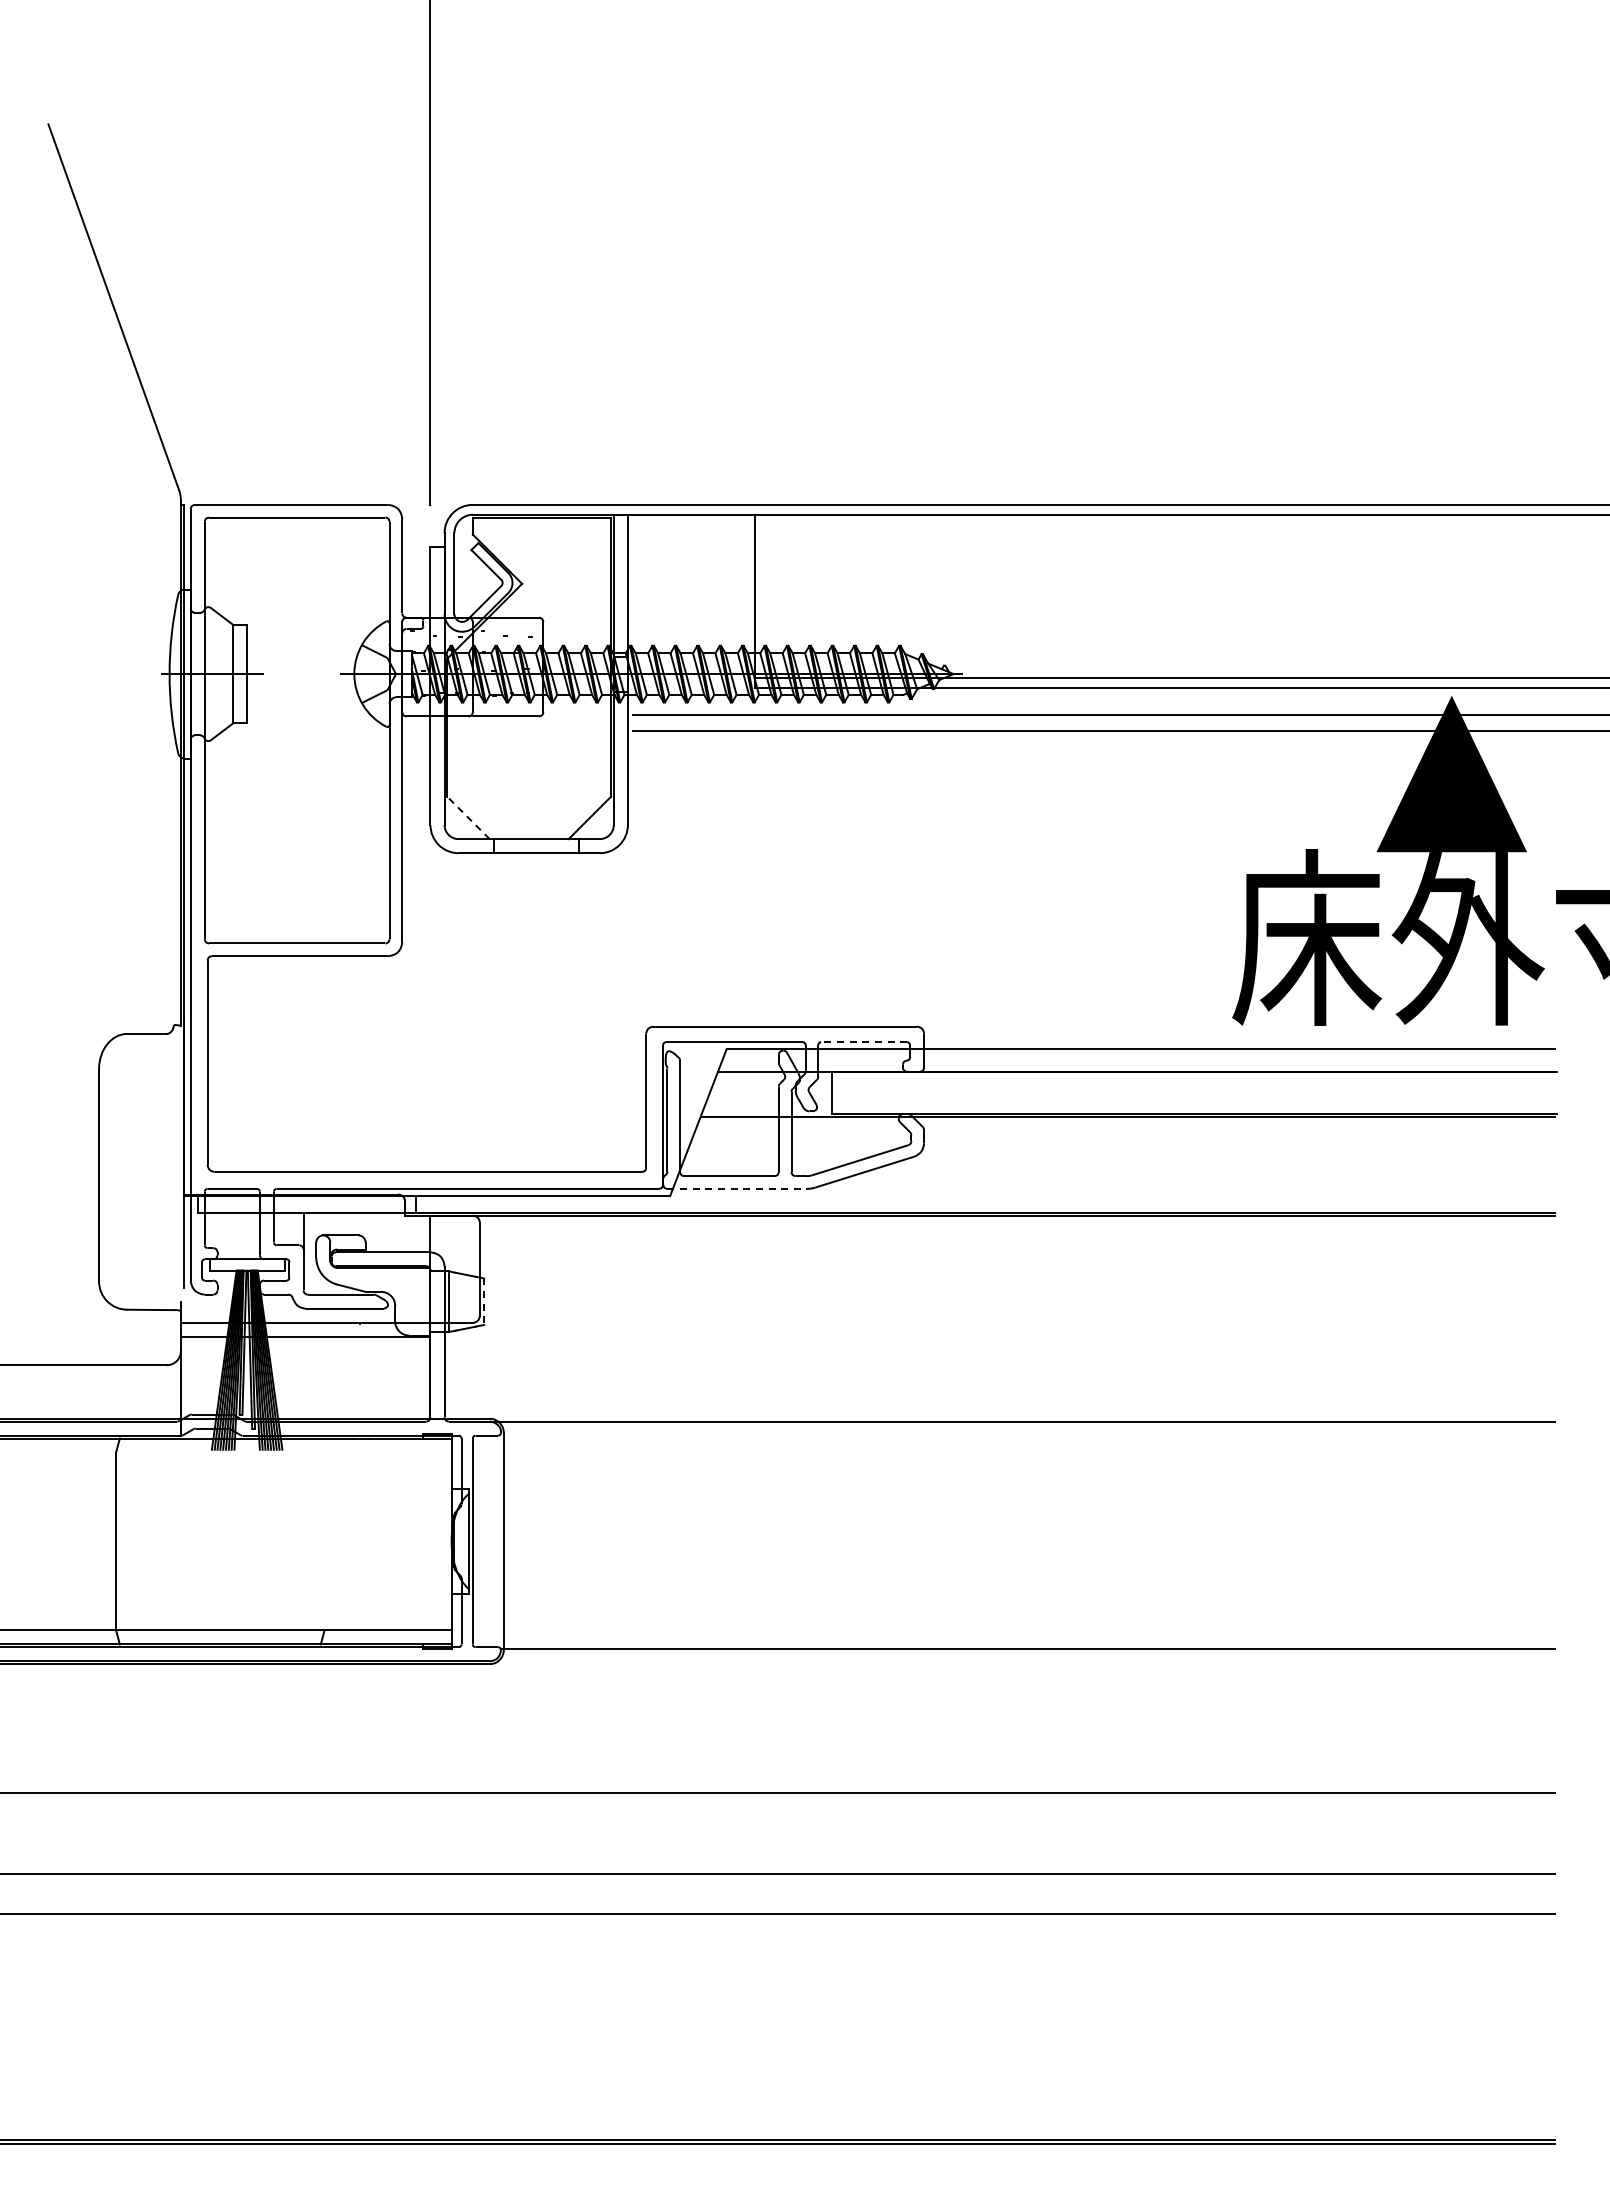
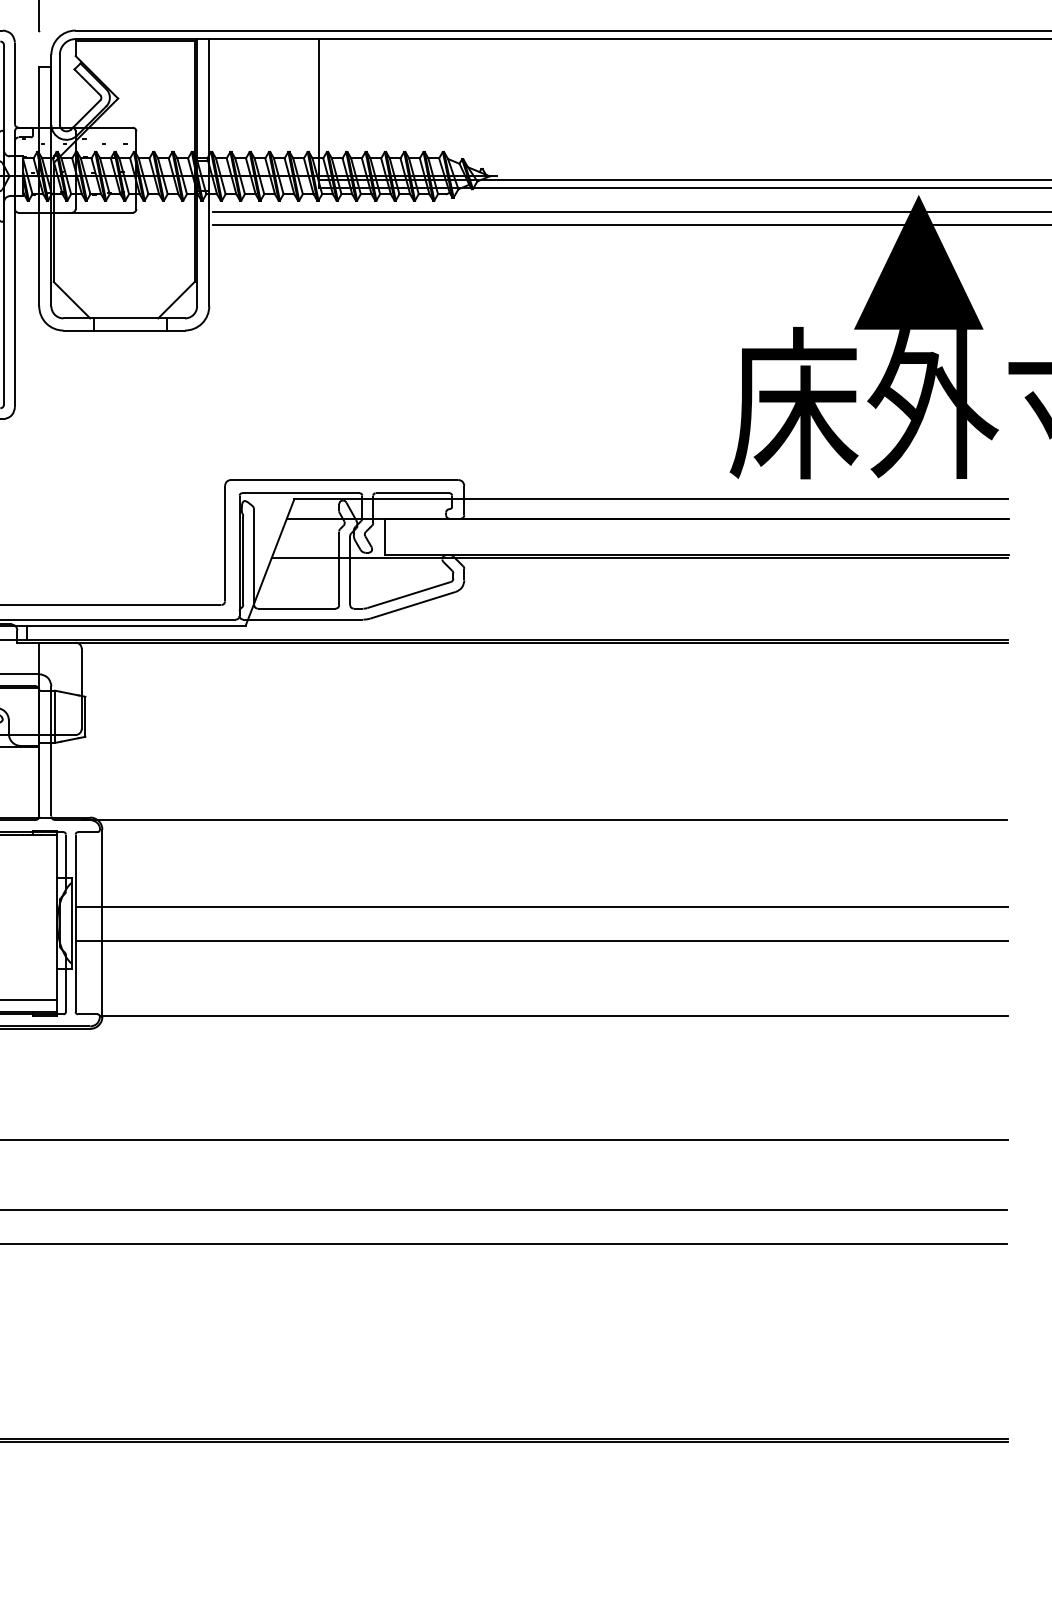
line: (468, 817) -> (71, 299), dashed -> solid
line: (863, 1042) -> (412, 493), dashed -> solid
line: (737, 1188) -> (303, 619), dashed -> solid
line: (484, 1302) -> (85, 717), dashed -> solid
line: (1013, 1522) -> (541, 906), added
line: (1013, 1561) -> (541, 940), added

